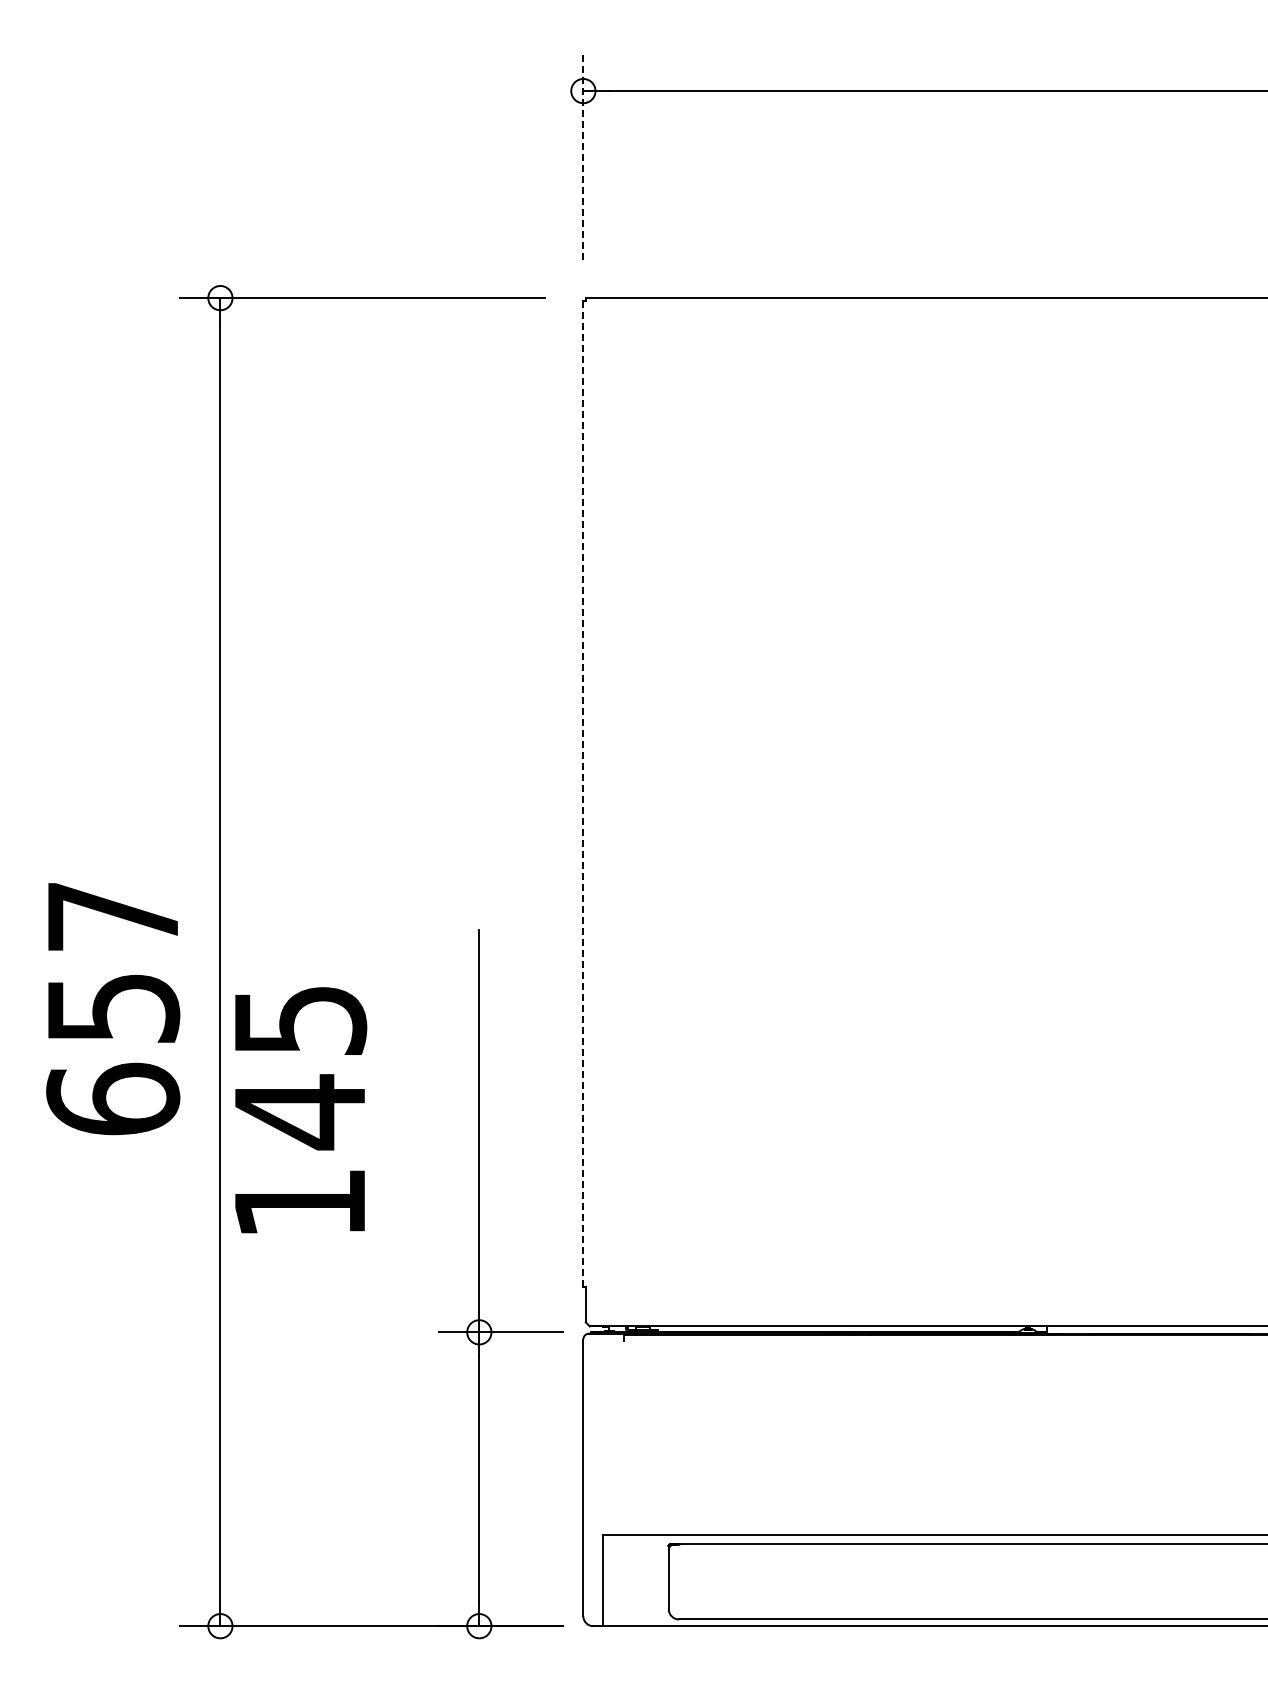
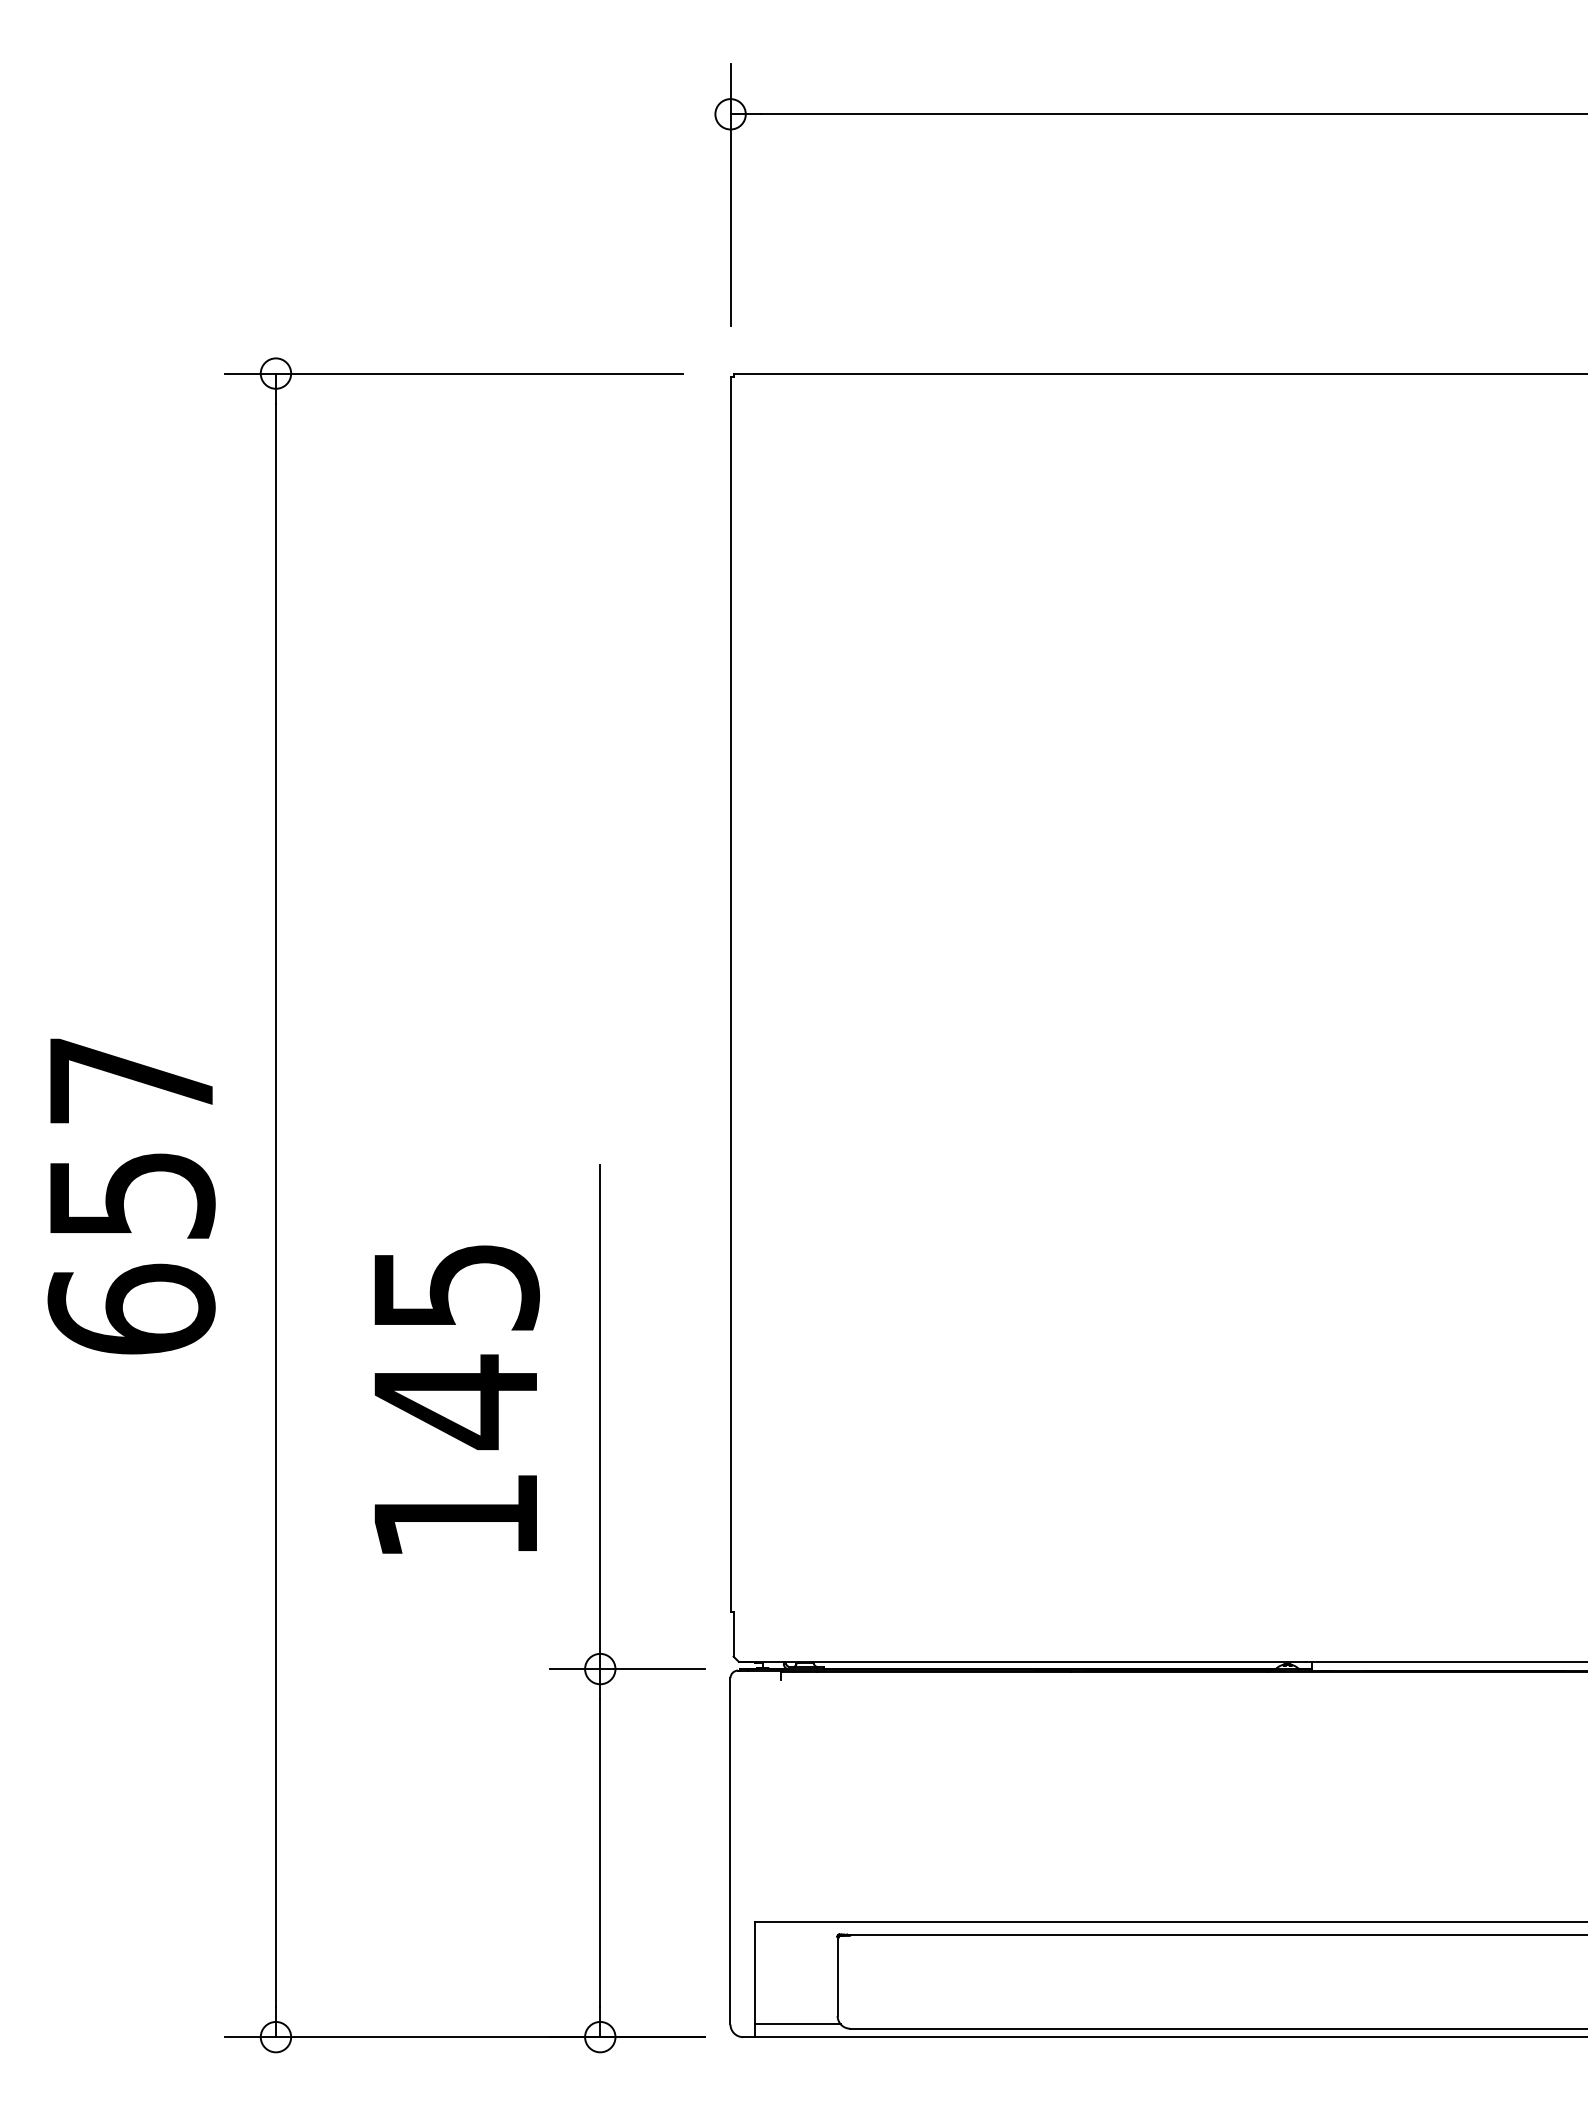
line: (583, 155) -> (730, 194), dashed -> solid
line: (583, 794) -> (730, 995), dashed -> solid
text: (113, 1009) -> (132, 1197), moved
text: (301, 1110) -> (457, 1399), moved
line: (637, 1616) -> (798, 2025), added

